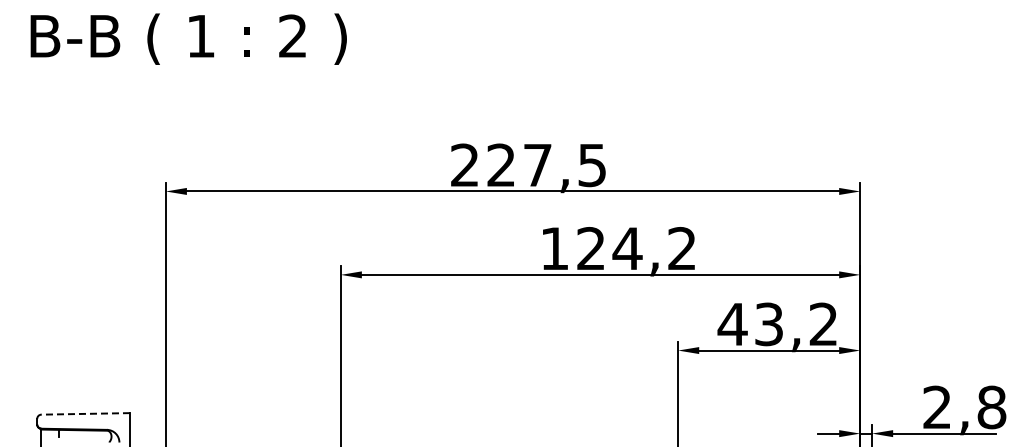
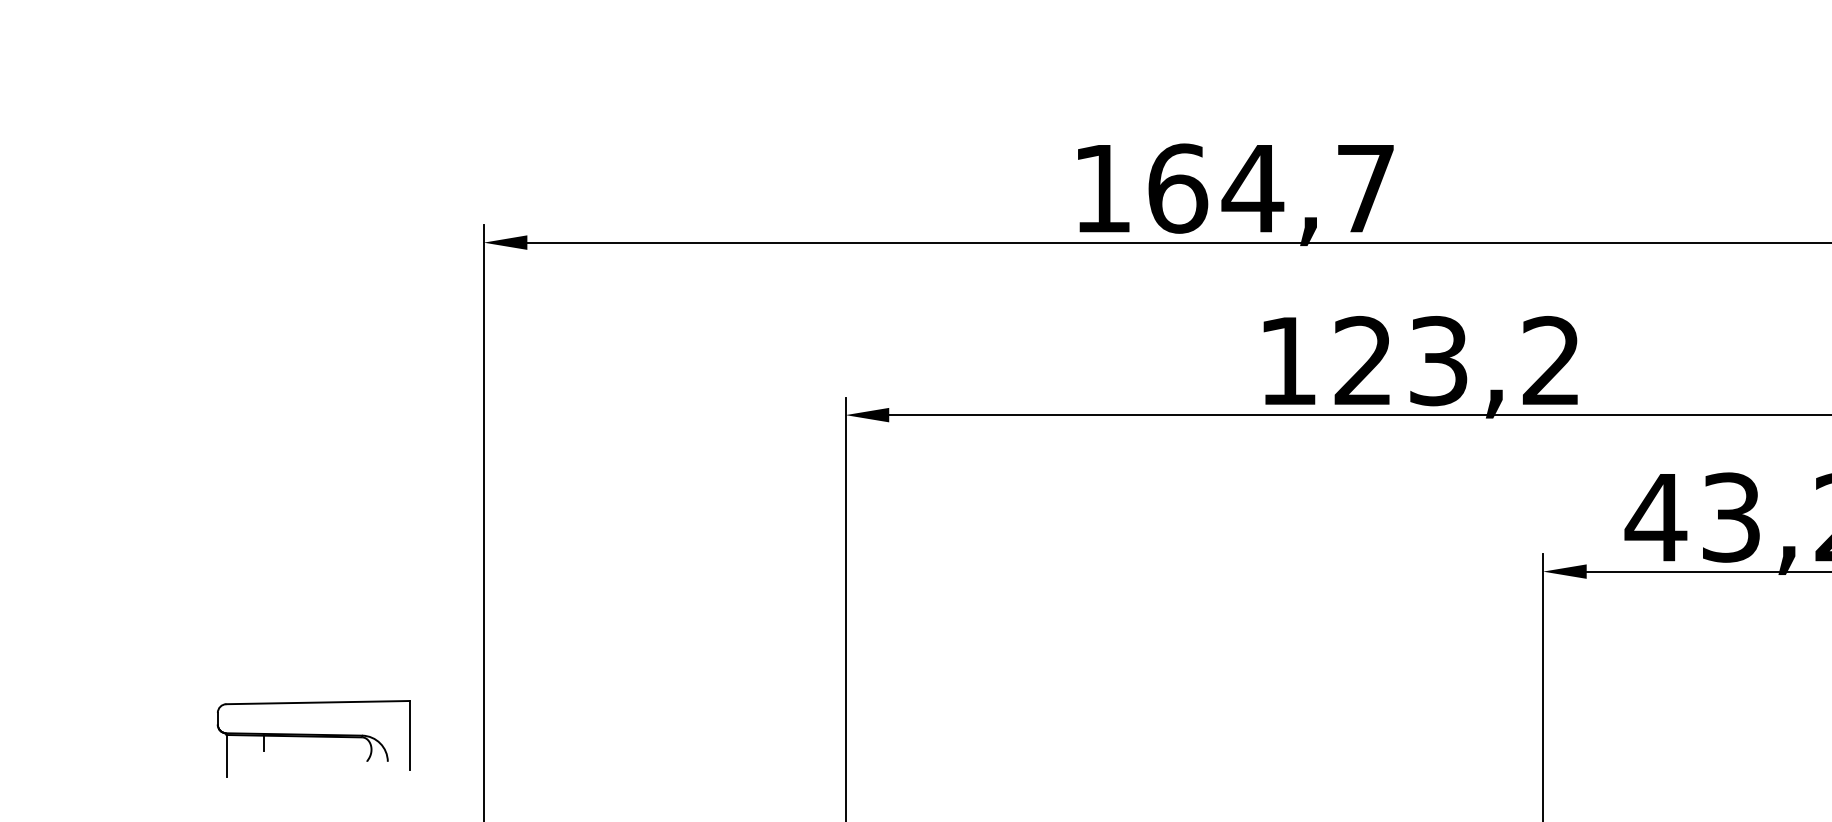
text: (528, 165) -> (1233, 188), 227,5 -> 164,7
text: (627, 248) -> (1438, 360), 124,2 -> 123,2
line: (85, 413) -> (317, 701), dashed -> solid

